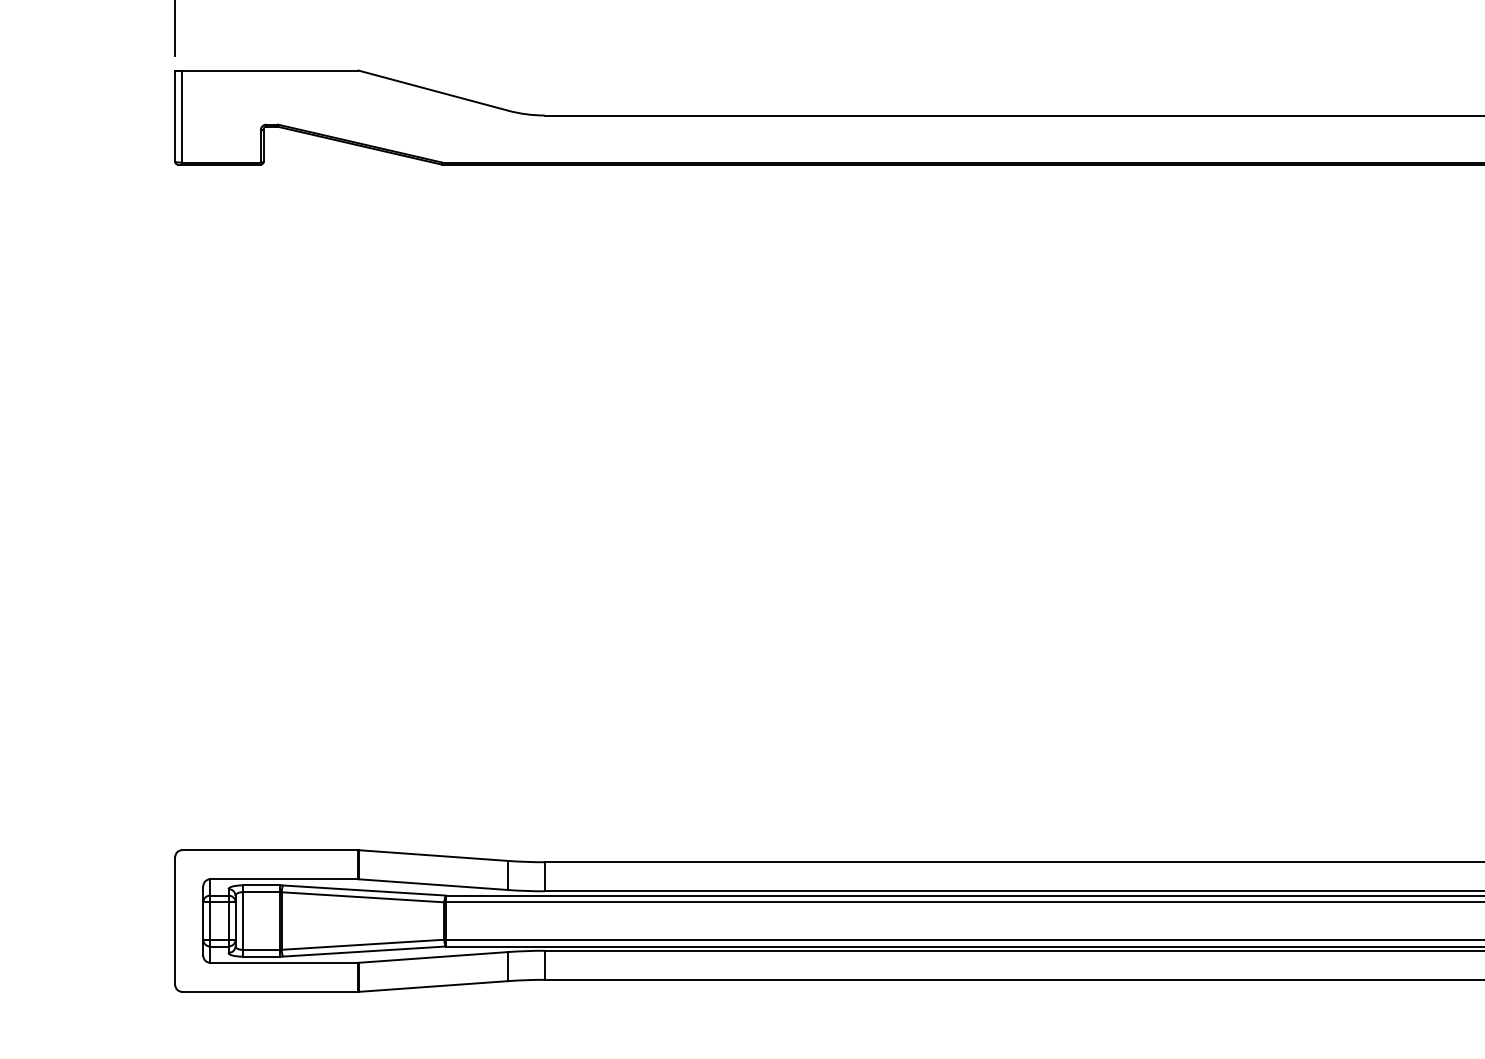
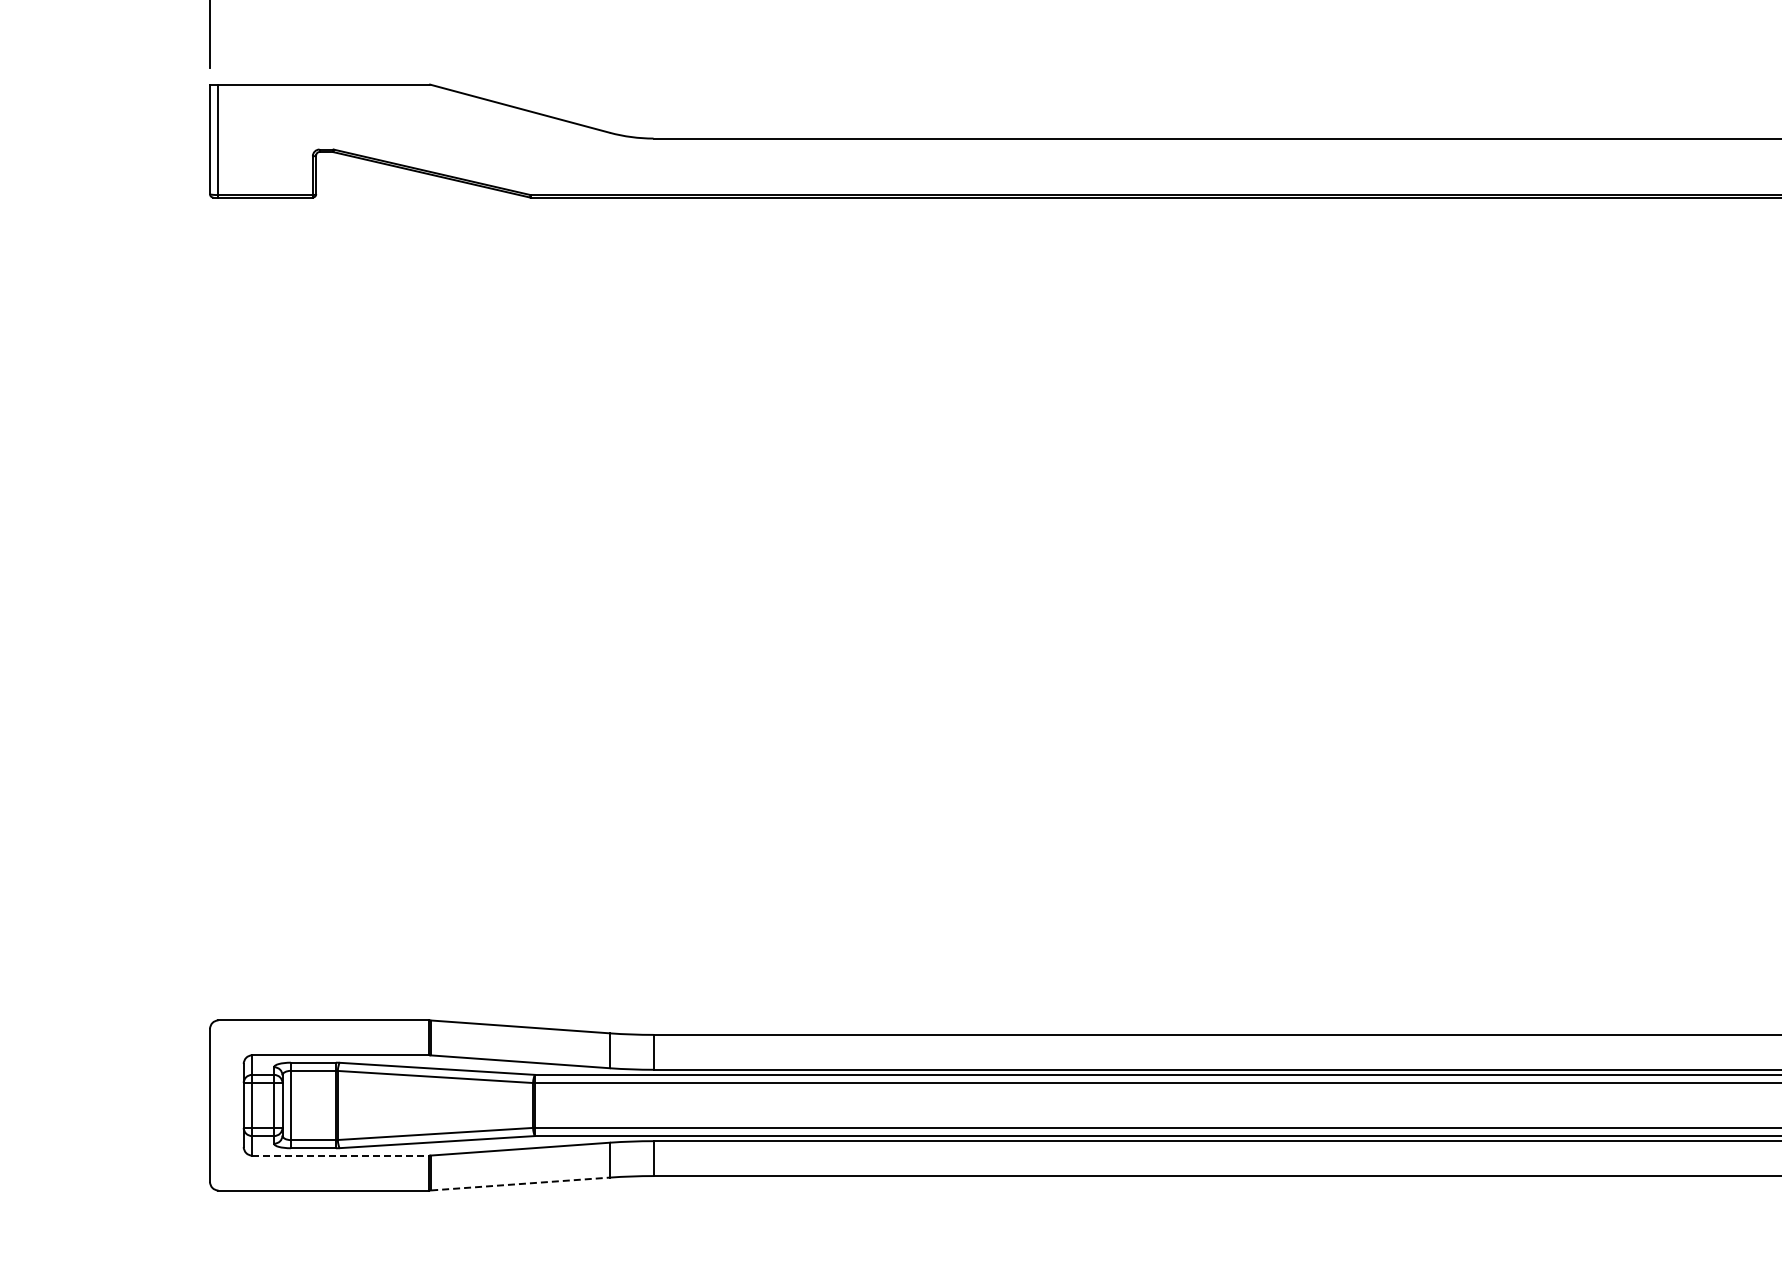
line: (284, 962) -> (341, 1155), solid -> dashed
line: (433, 986) -> (520, 1184), solid -> dashed

